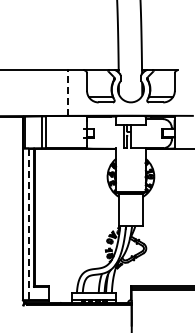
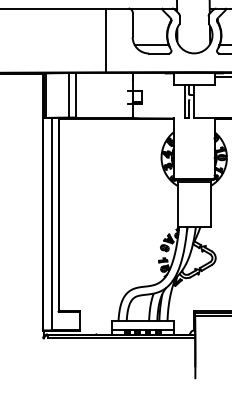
line: (68, 93) -> (106, 40), dashed -> solid
line: (29, 224) -> (52, 224), dashed -> solid

